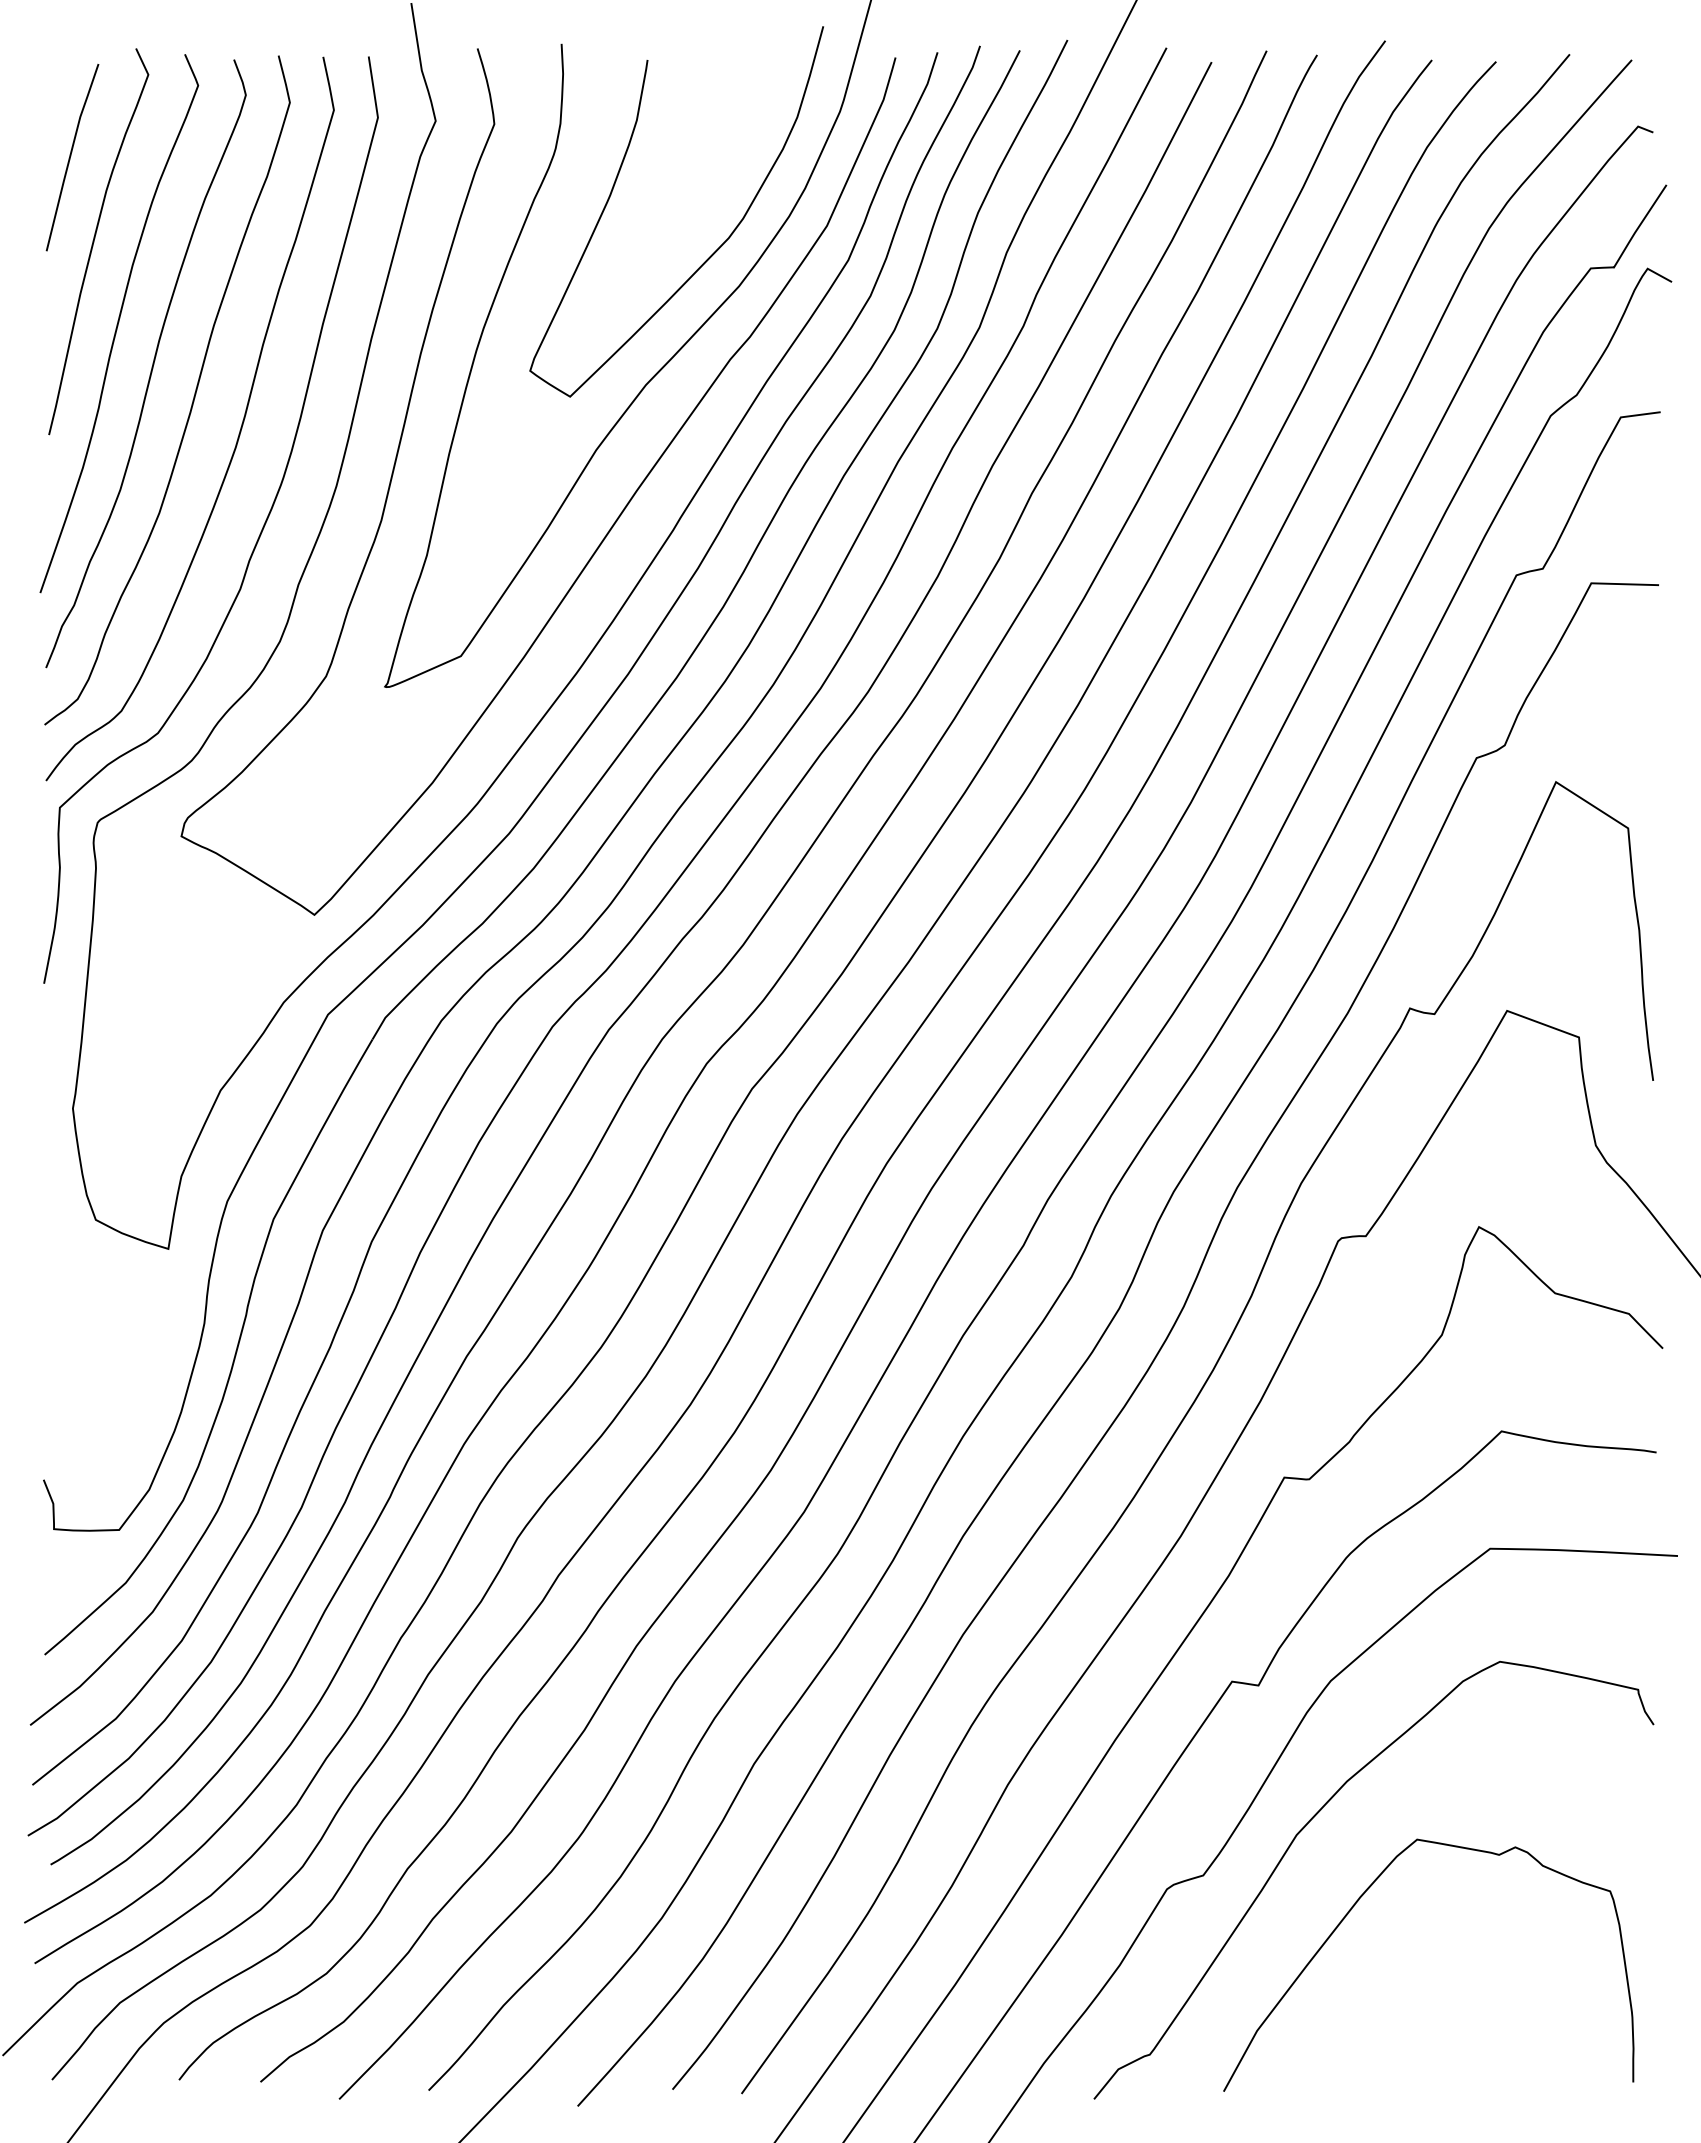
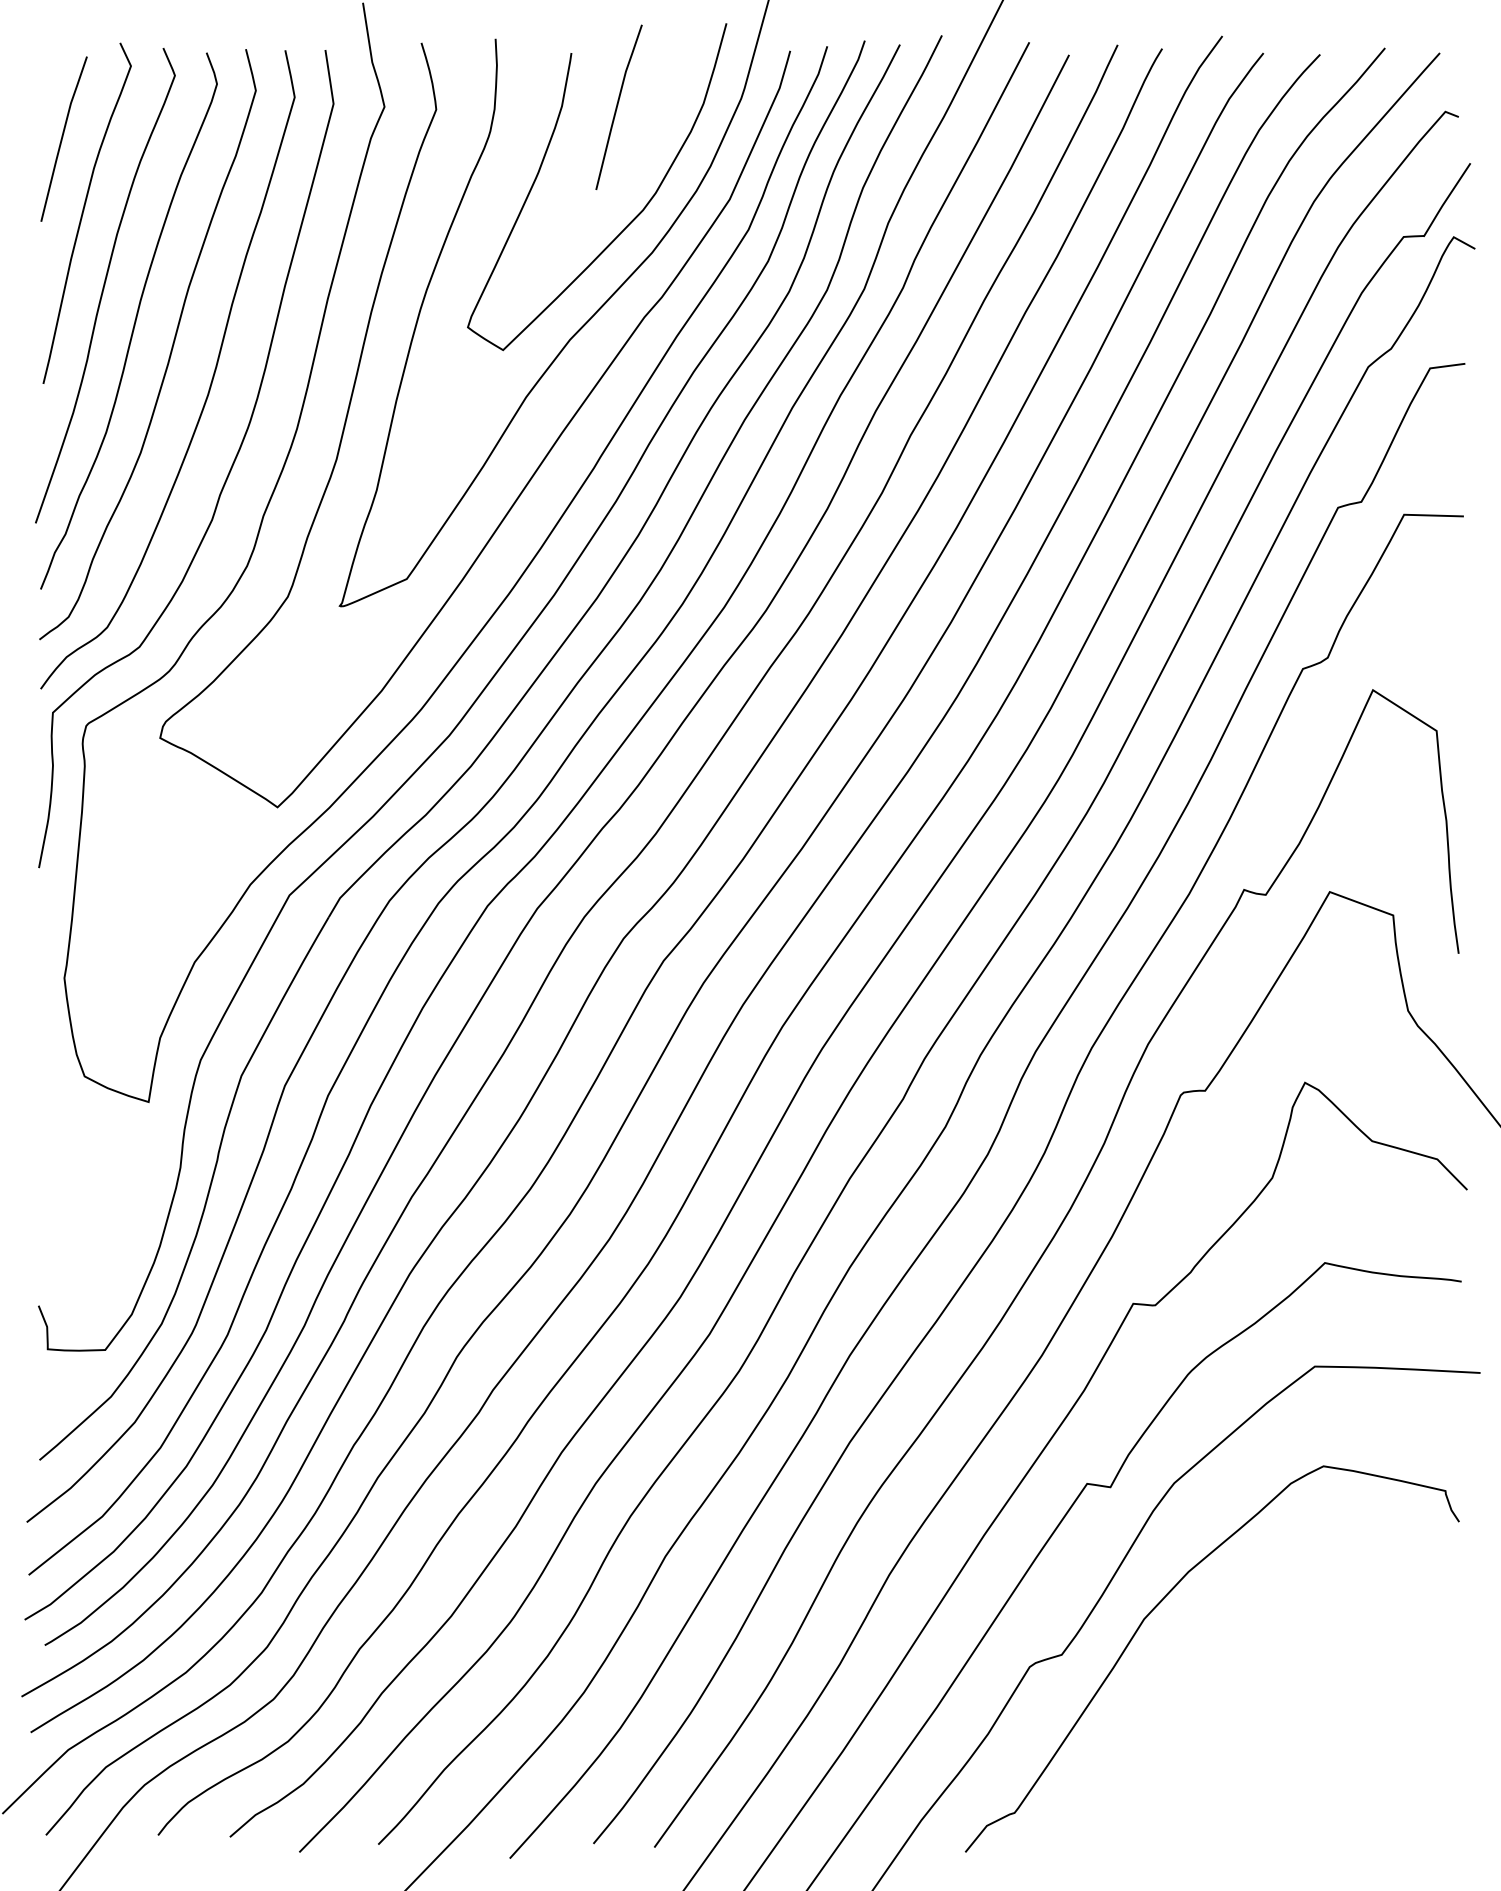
line: (700, 120) -> (618, 106), added
curve: (1355, 1905) -> (1196, 1681), removed

